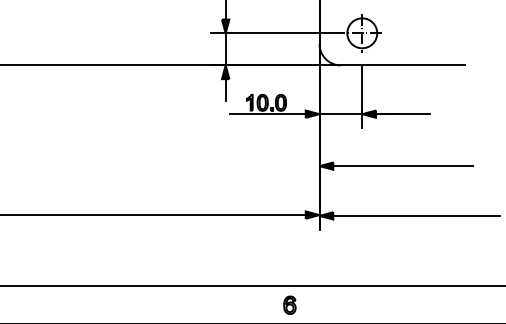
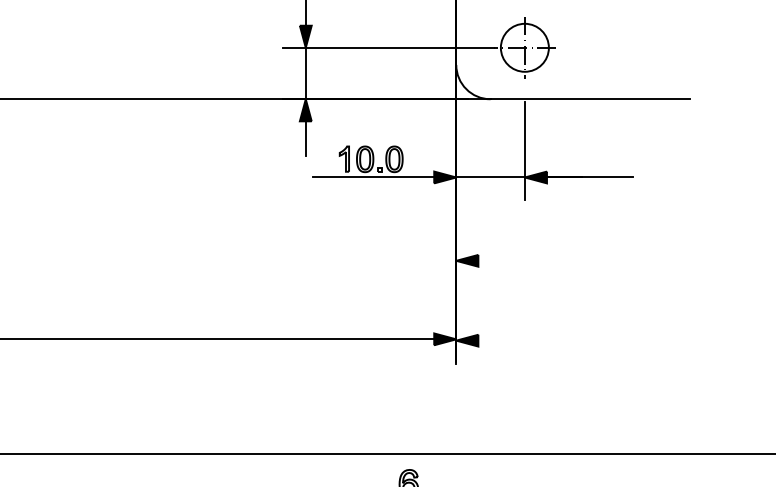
line: (402, 166) -> (589, 261), removed
line: (416, 215) -> (611, 340), removed

